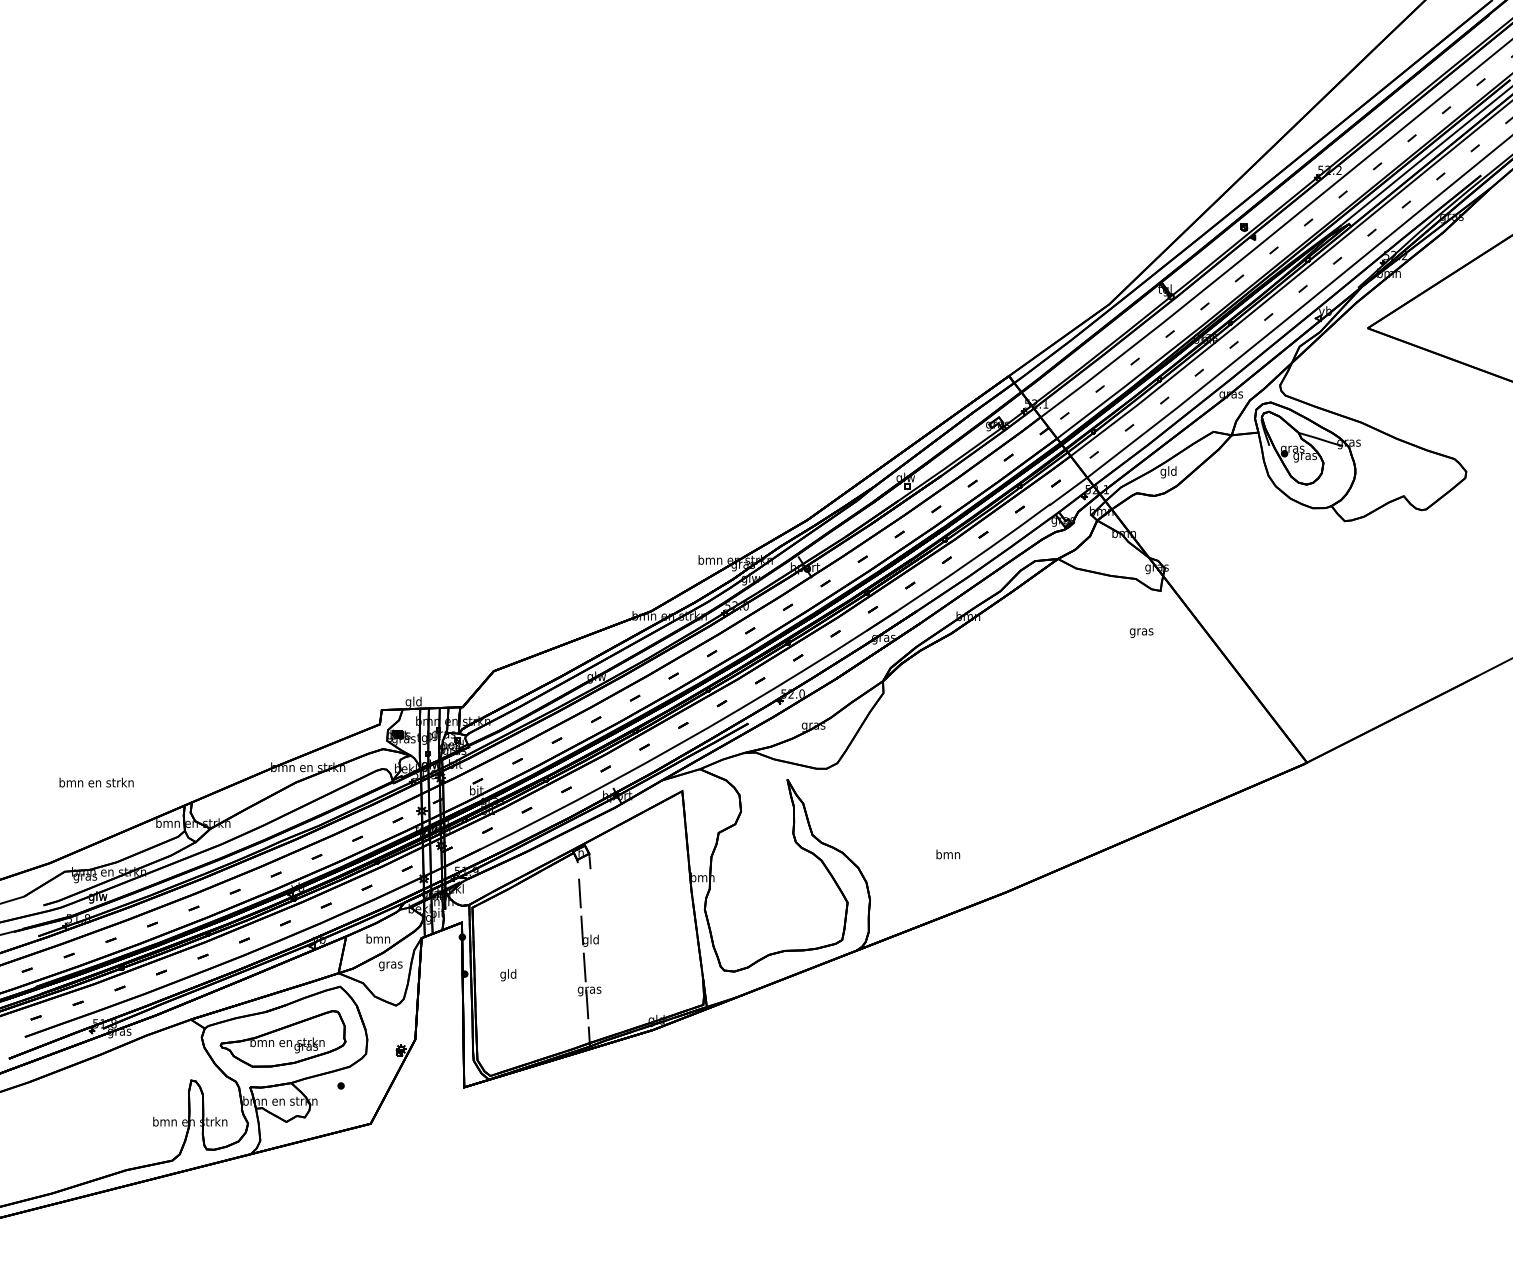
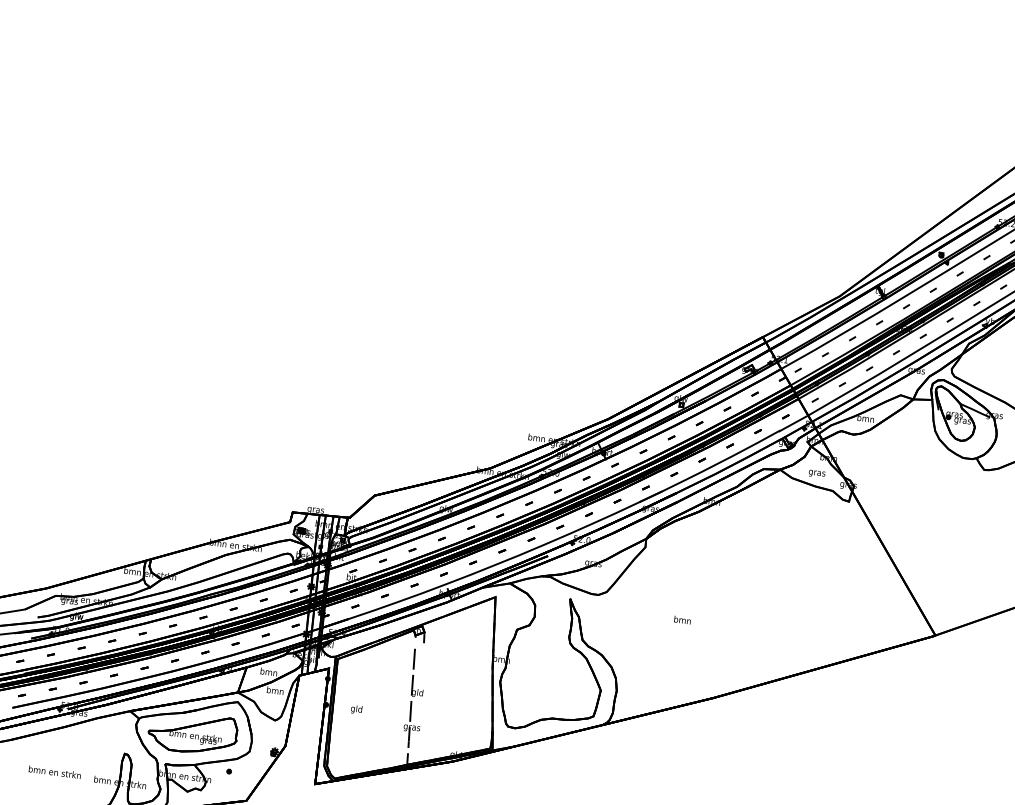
text: (1168, 472) -> (865, 419), gld -> bmn
text: (1141, 632) -> (817, 473), moved
text: (413, 701) -> (315, 509), gld -> gras
text: (96, 782) -> (54, 772), moved
text: (948, 854) -> (682, 620), moved
text: (390, 965) -> (274, 691), gras -> bmn

